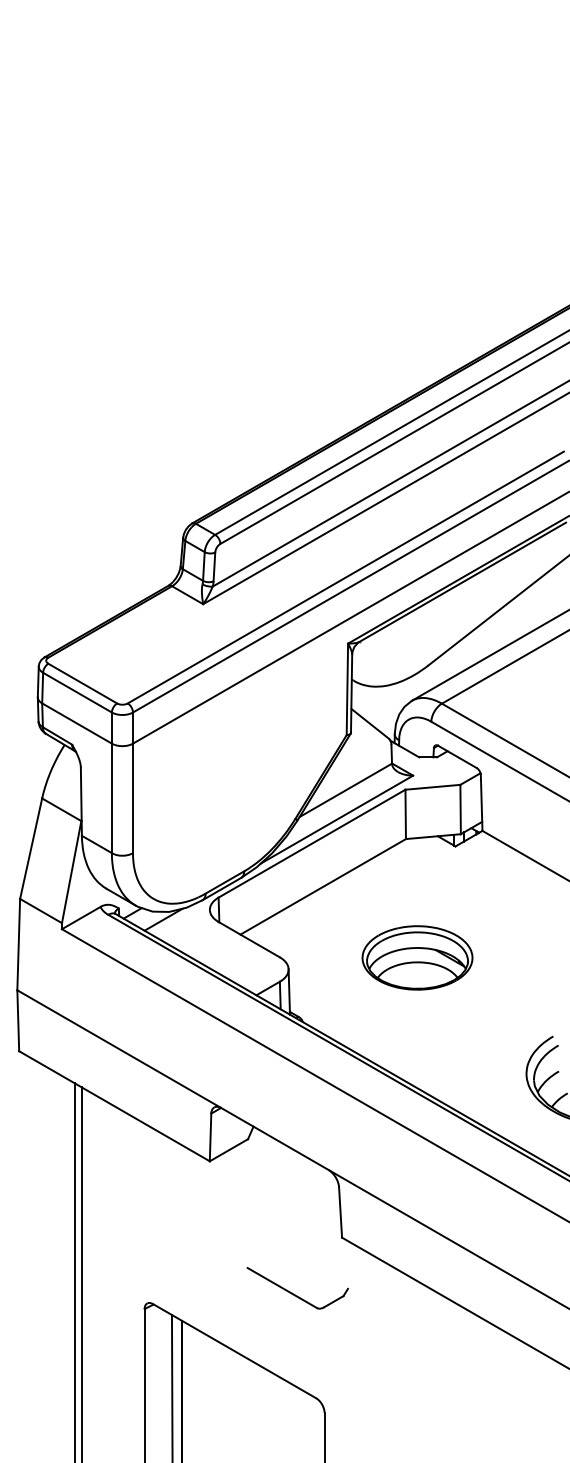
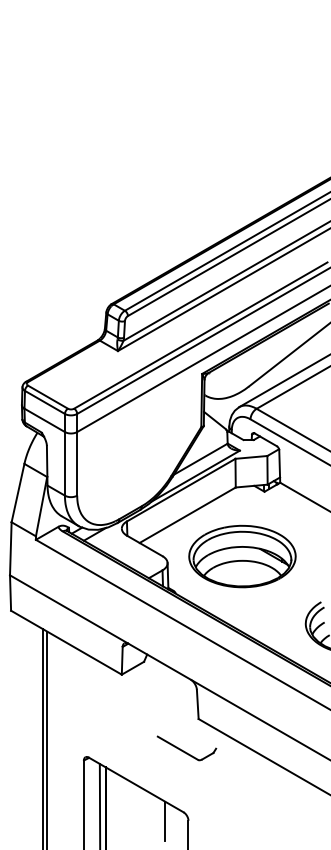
part: (417, 957) -> (242, 556), size x1.67
part: (297, 1288) -> (186, 748), moved
line: (285, 1414) -> (165, 821), added

